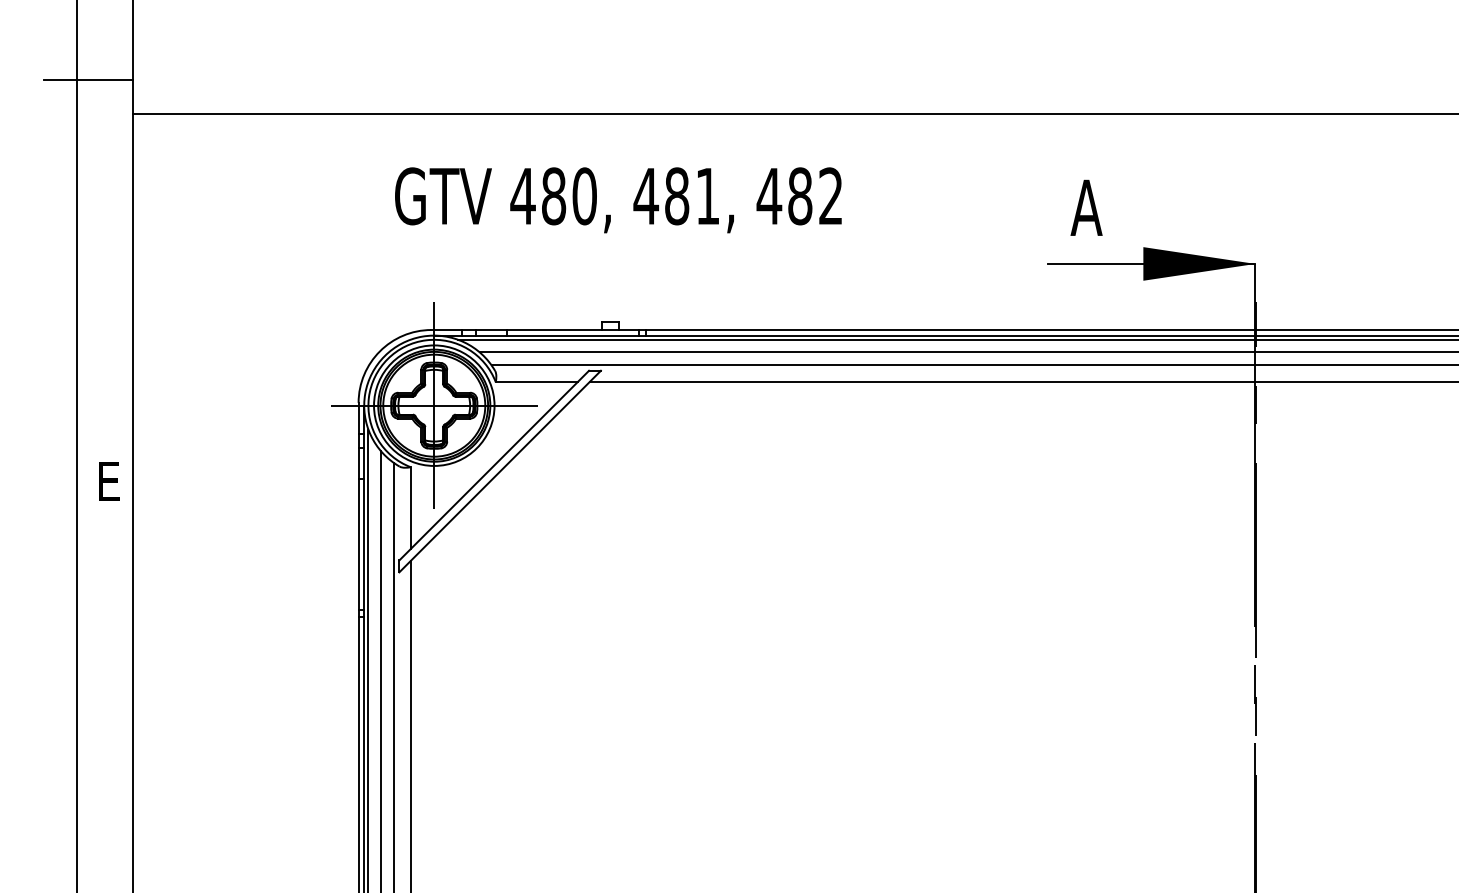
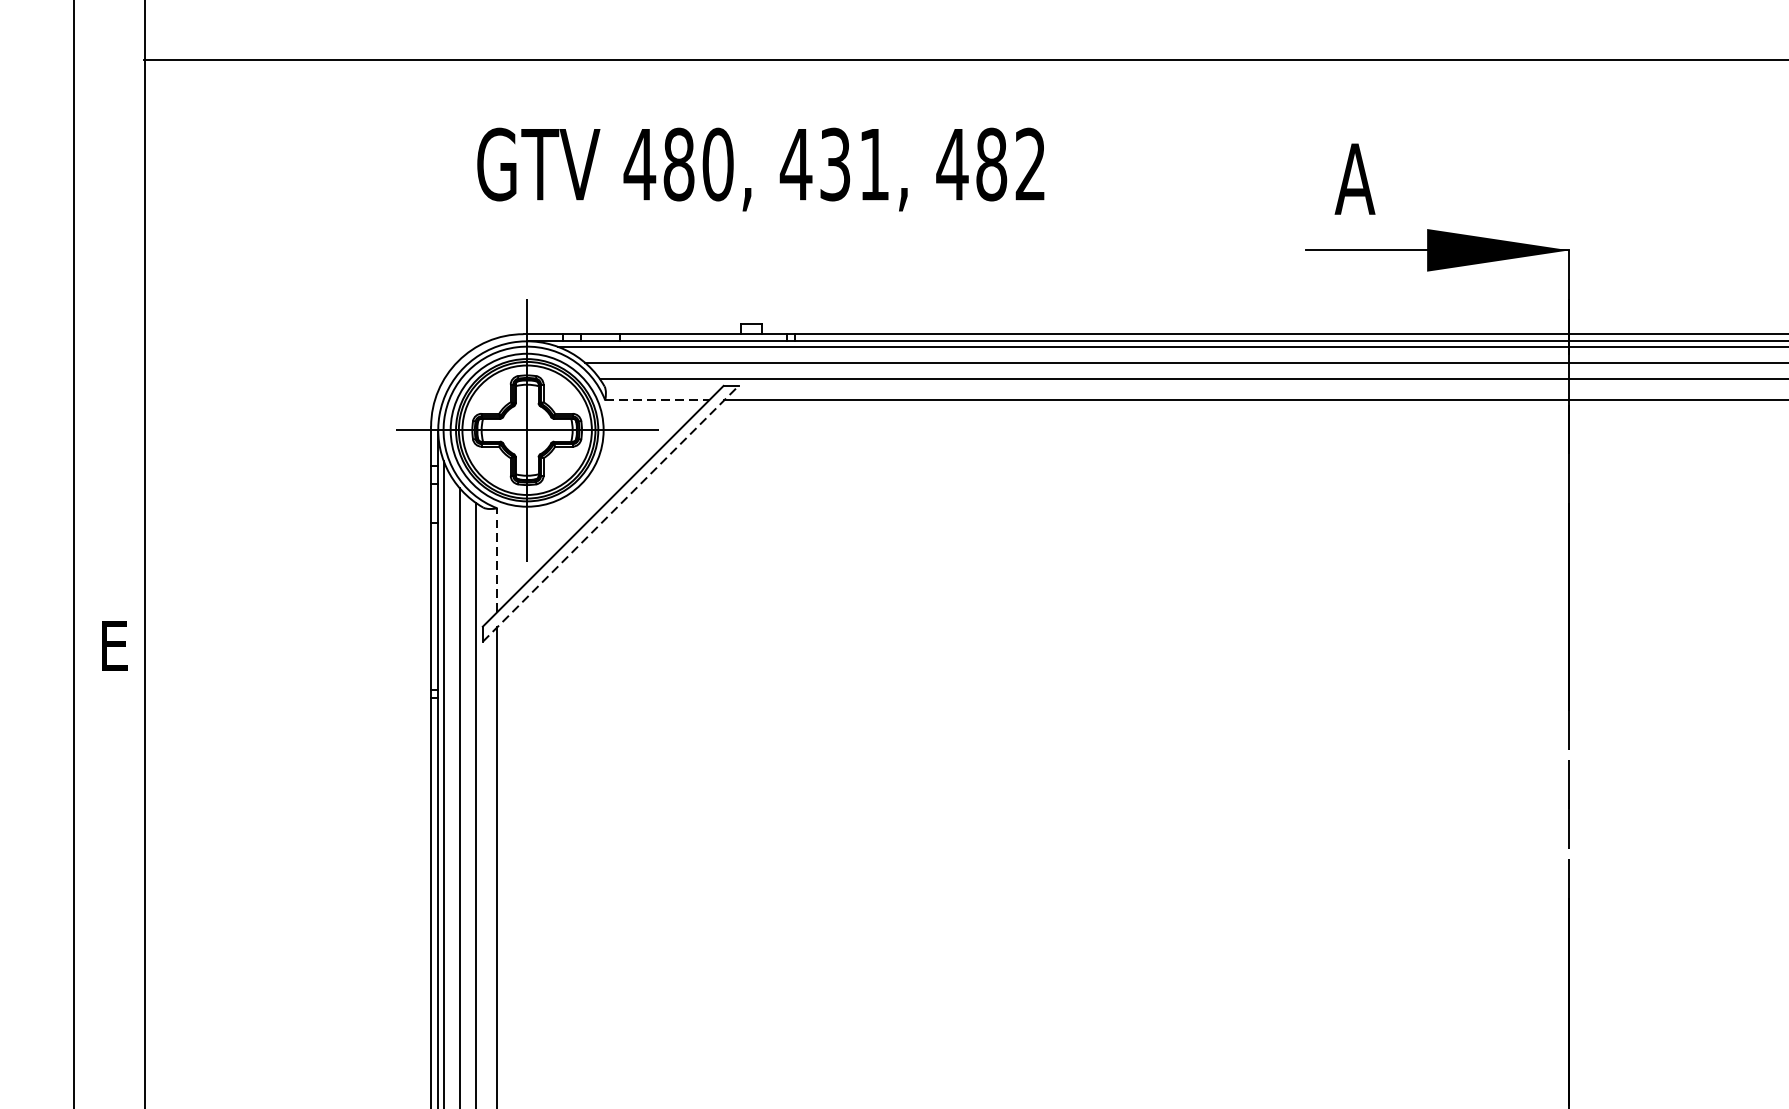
line: (88, 79) -> (88, 16), removed
text: (677, 196) -> (835, 164), 481, -> 431,
line: (536, 382) -> (656, 400), solid -> dashed
line: (500, 471) -> (611, 513), solid -> dashed
text: (109, 481) -> (114, 645), moved
line: (410, 508) -> (496, 560), solid -> dashed

